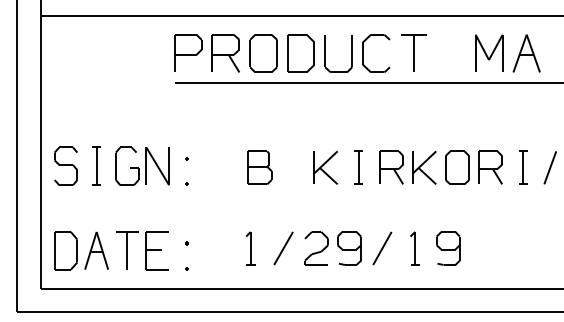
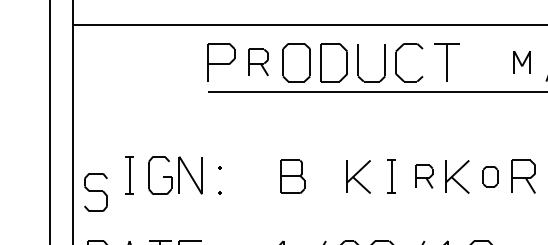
part: (489, 52) -> (522, 61), size x0.6
part: (225, 53) -> (258, 62), size x0.7
part: (65, 165) -> (95, 191), moved
part: (391, 167) -> (424, 176), size x0.7
part: (457, 167) -> (490, 176), size x0.6

